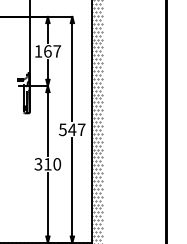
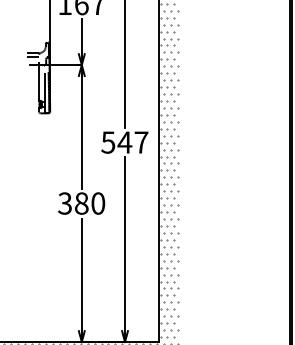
text: (47, 164) -> (81, 203), 310 -> 380

